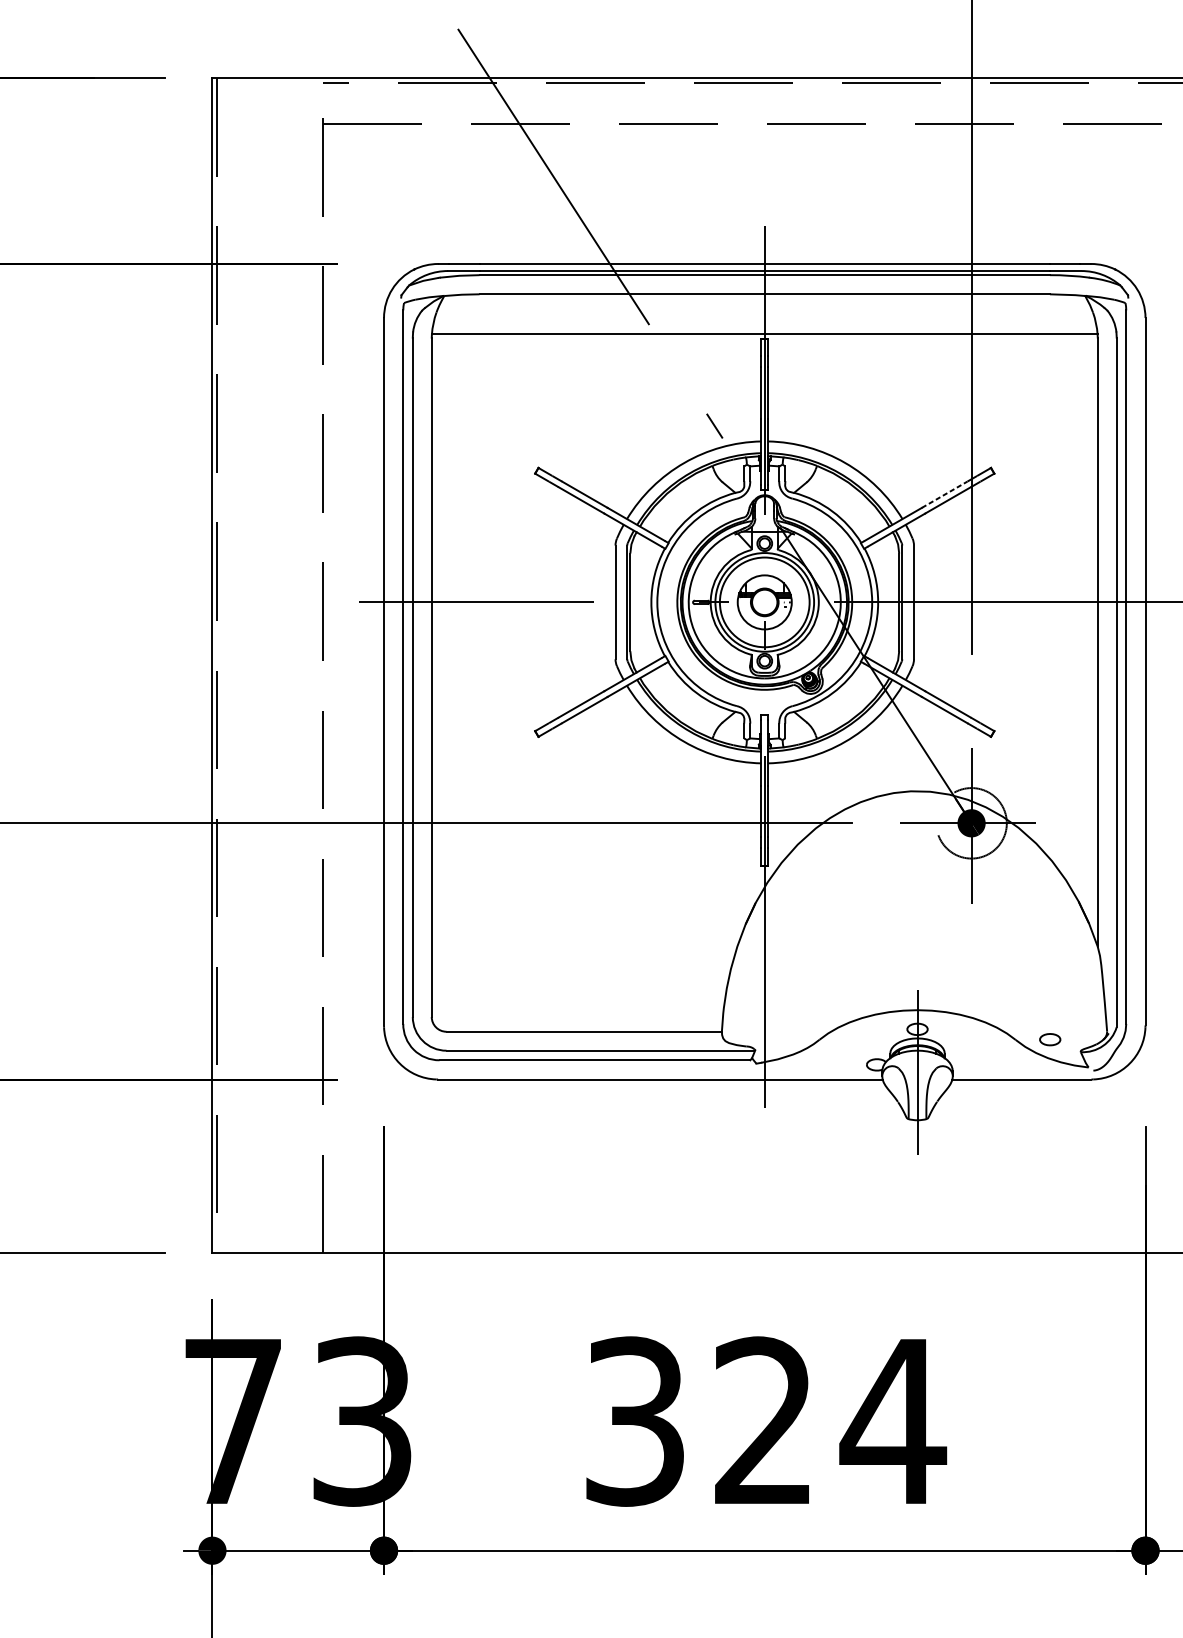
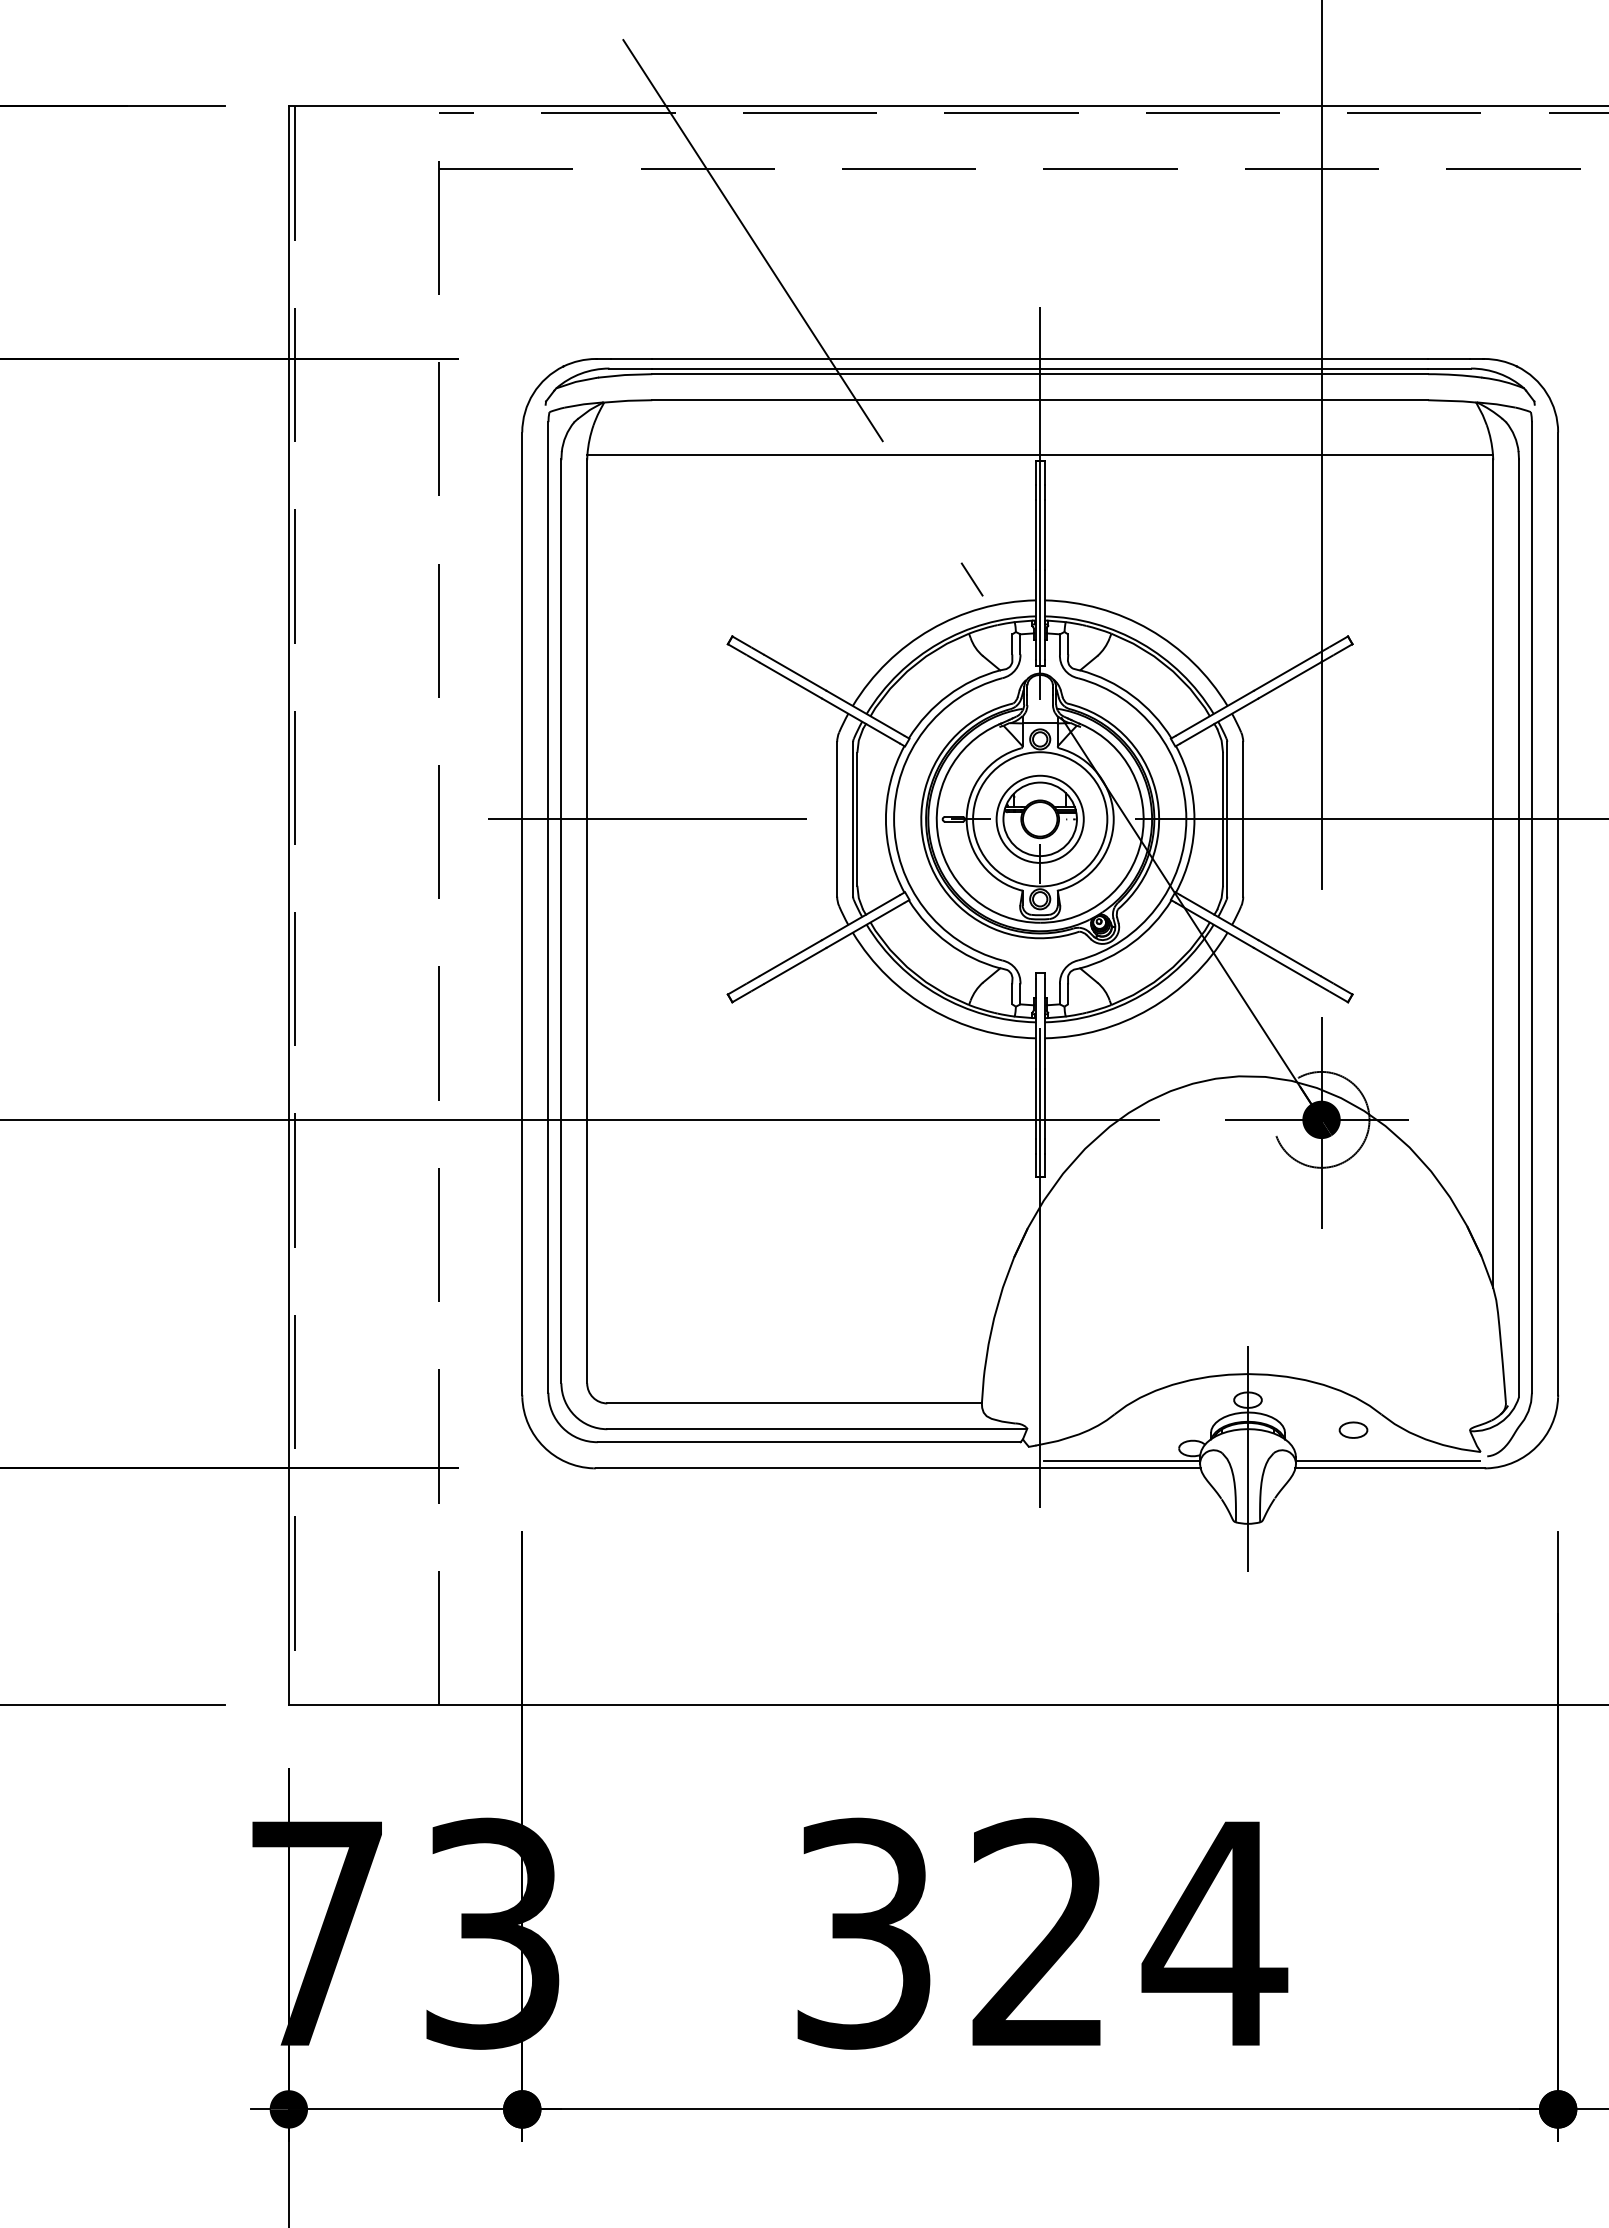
line: (944, 494) -> (1284, 672), dashed -> solid
circle: (764, 601) -> (1039, 818), size x0.71
part: (1050, 1039) -> (1353, 1429), moved
line: (824, 1074) -> (1121, 1461), added
line: (1020, 1074) -> (1387, 1461), added

